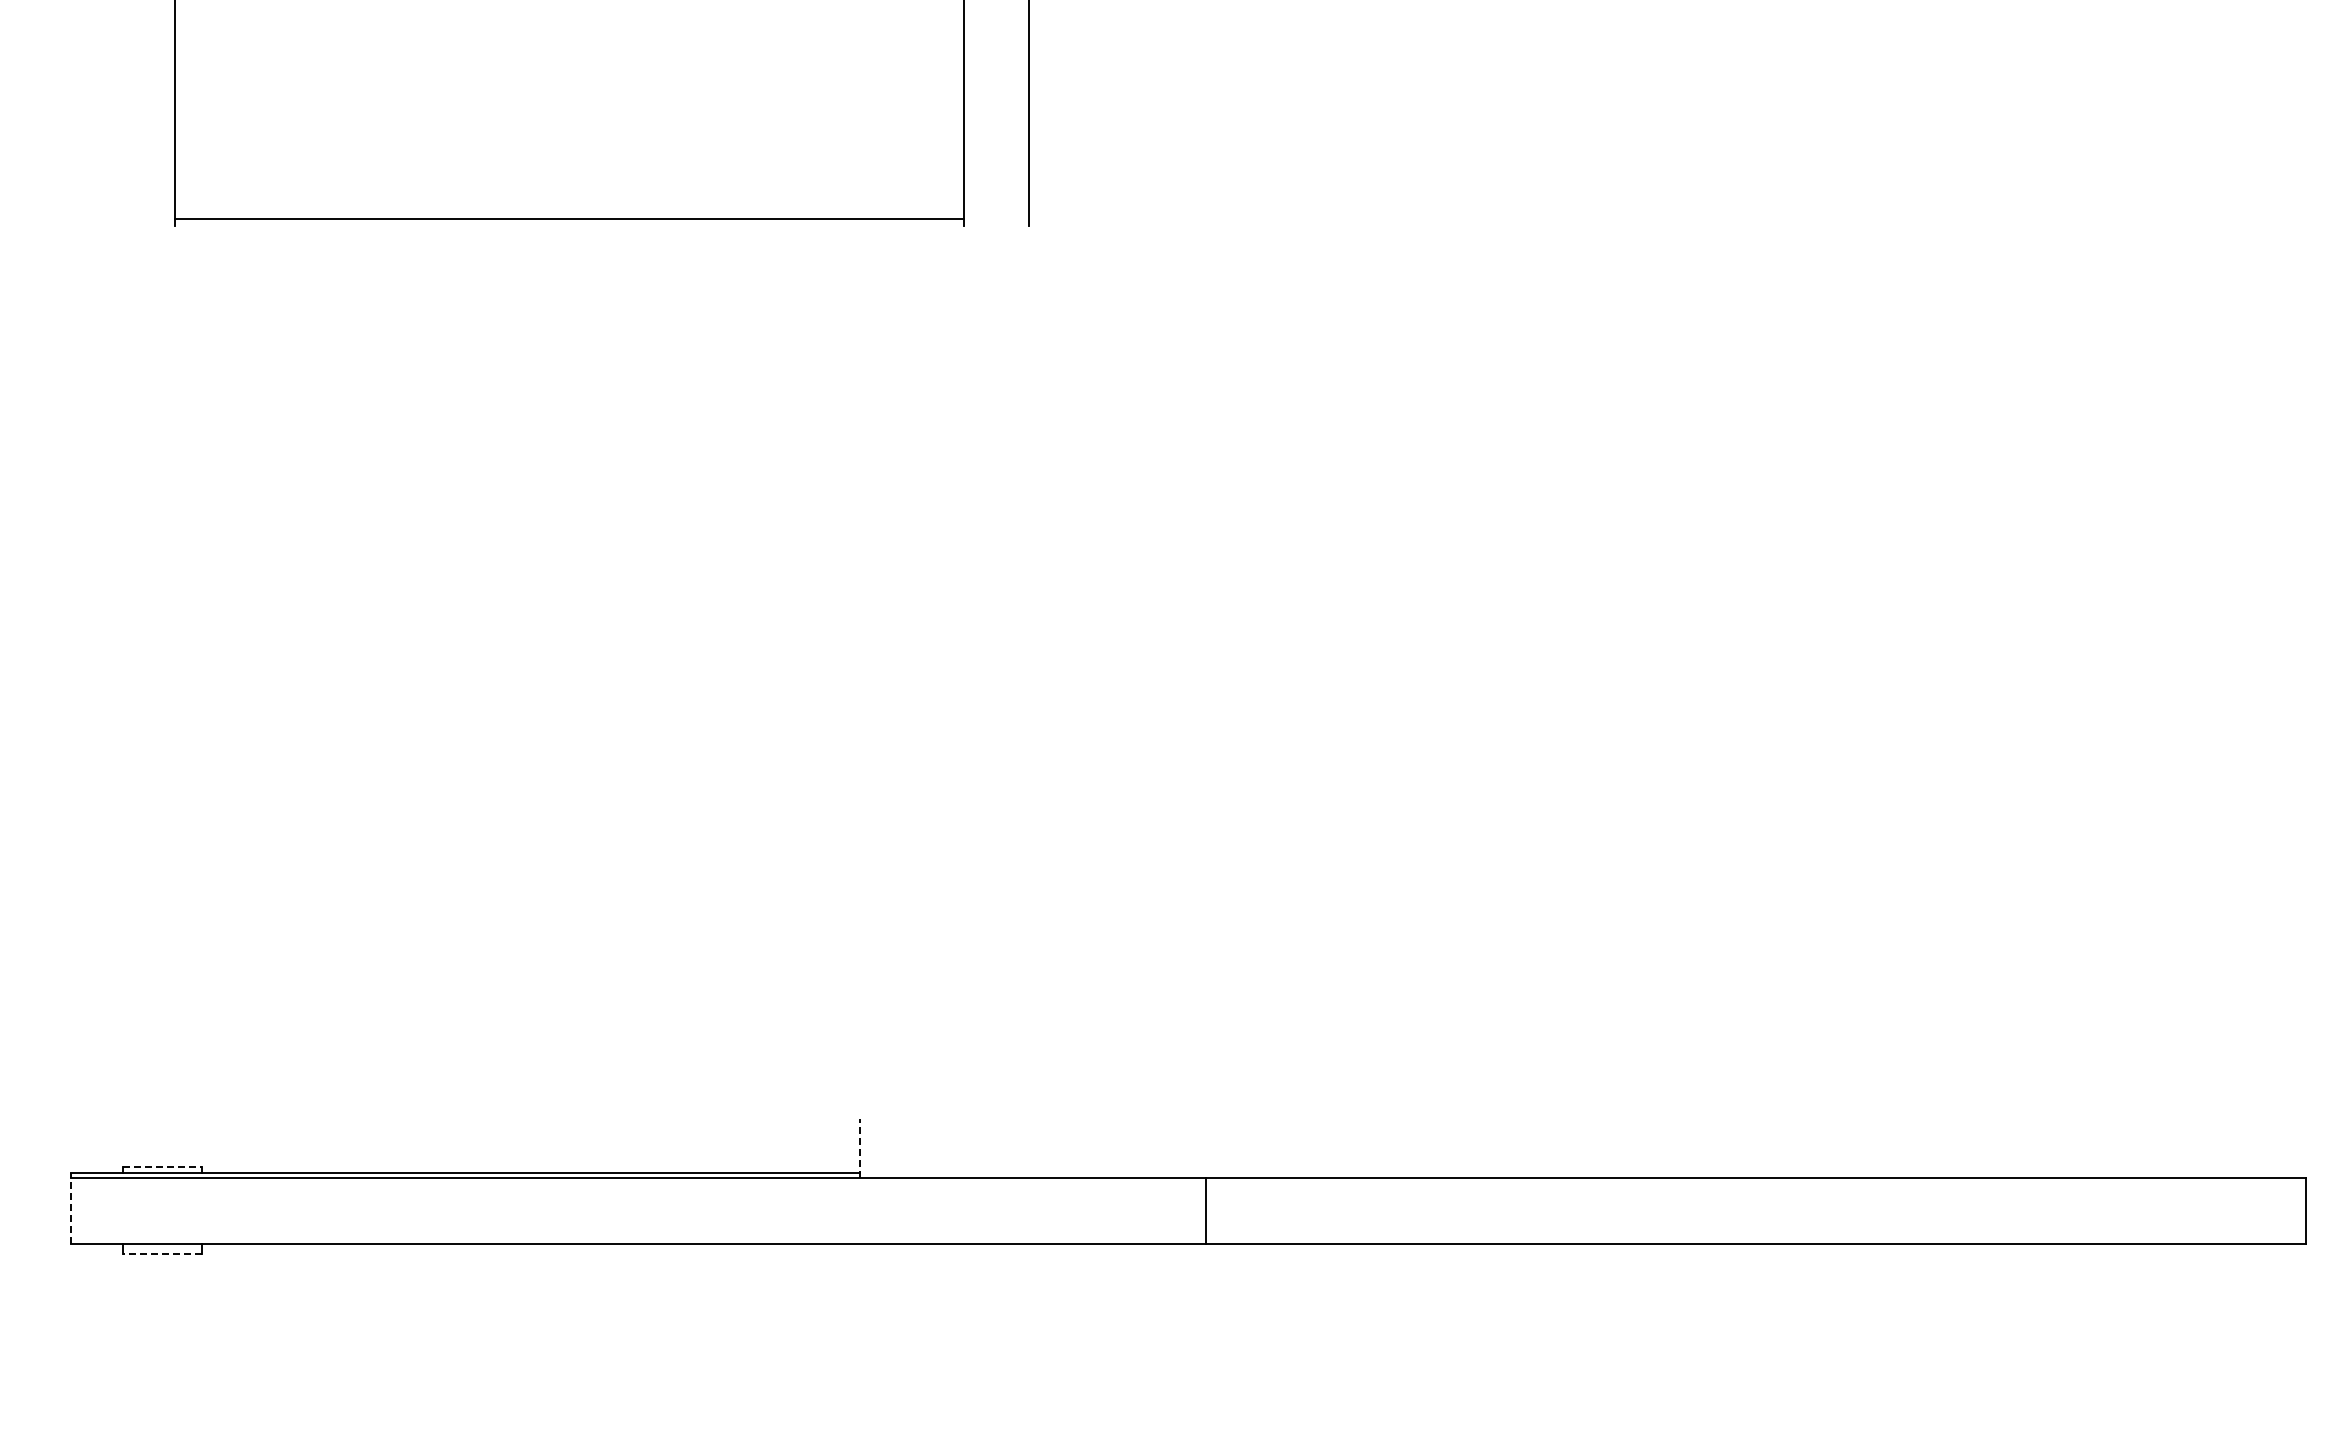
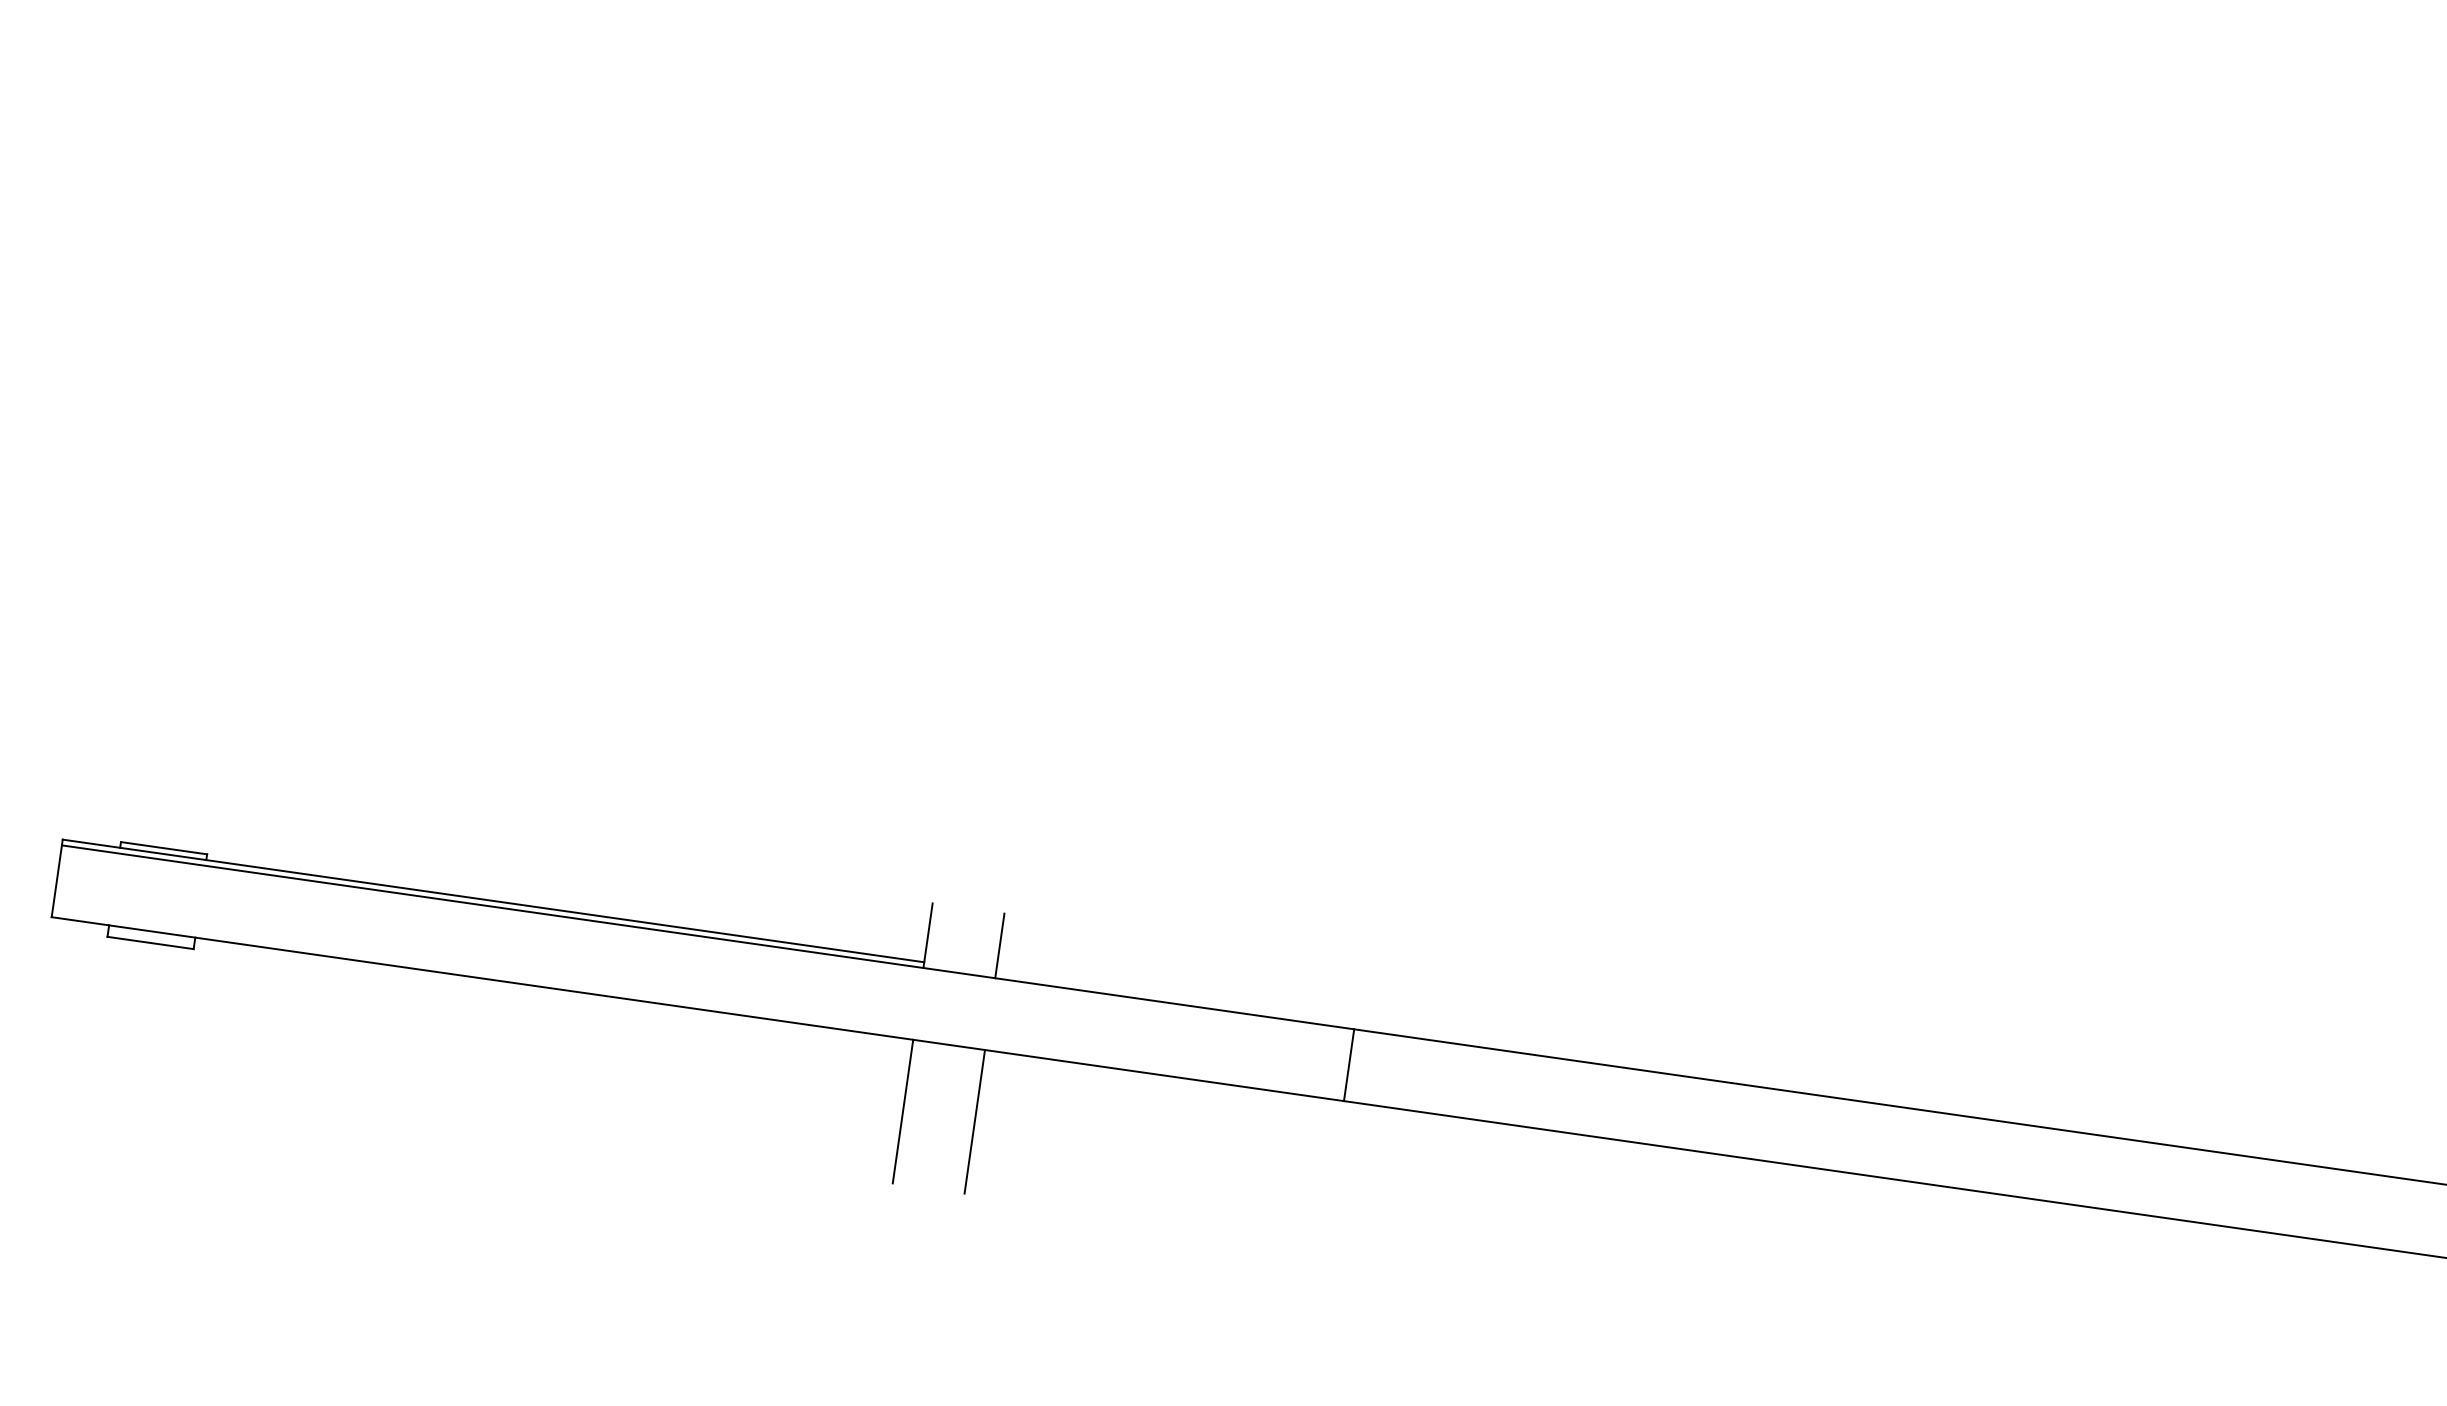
line: (925, 1147) -> (1000, 945), added
line: (859, 1148) -> (928, 935), dashed -> solid
line: (163, 1167) -> (165, 848), dashed -> solid
line: (70, 1208) -> (57, 878), dashed -> solid
line: (1205, 1210) -> (1348, 1064), moved
line: (162, 1254) -> (150, 943), dashed -> solid
line: (859, 1309) -> (902, 1111), added
line: (925, 1309) -> (975, 1122), added

